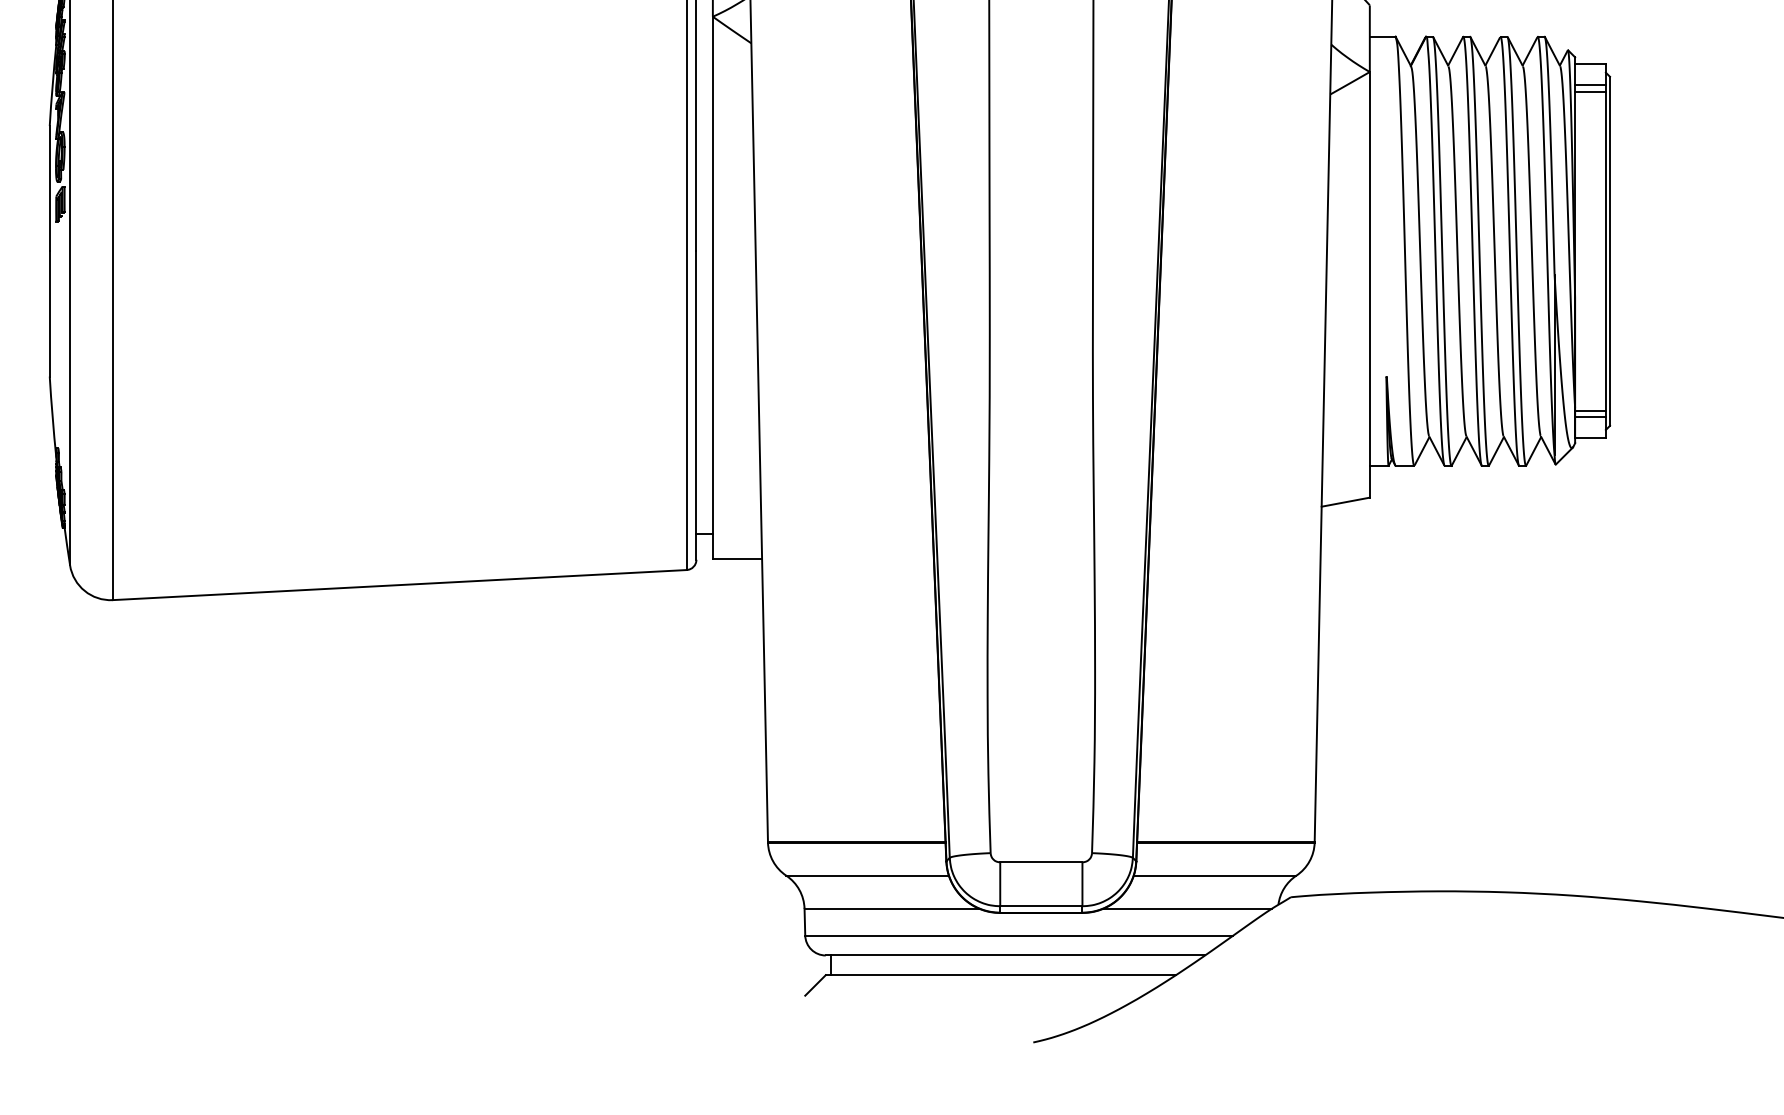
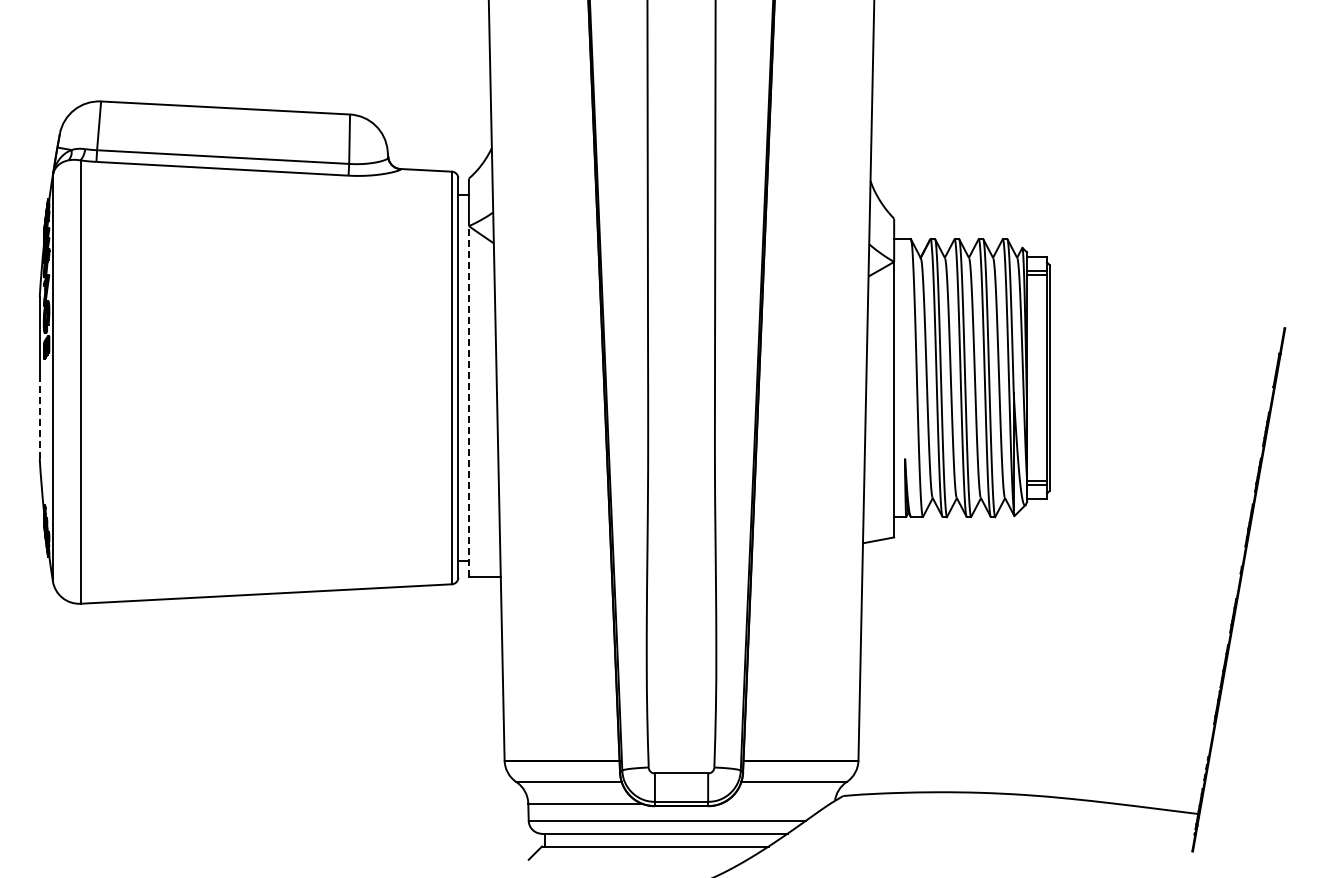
line: (712, 287) -> (468, 401), solid -> dashed
line: (49, 313) -> (39, 418), solid -> dashed
line: (1186, 908) -> (775, 803), removed

